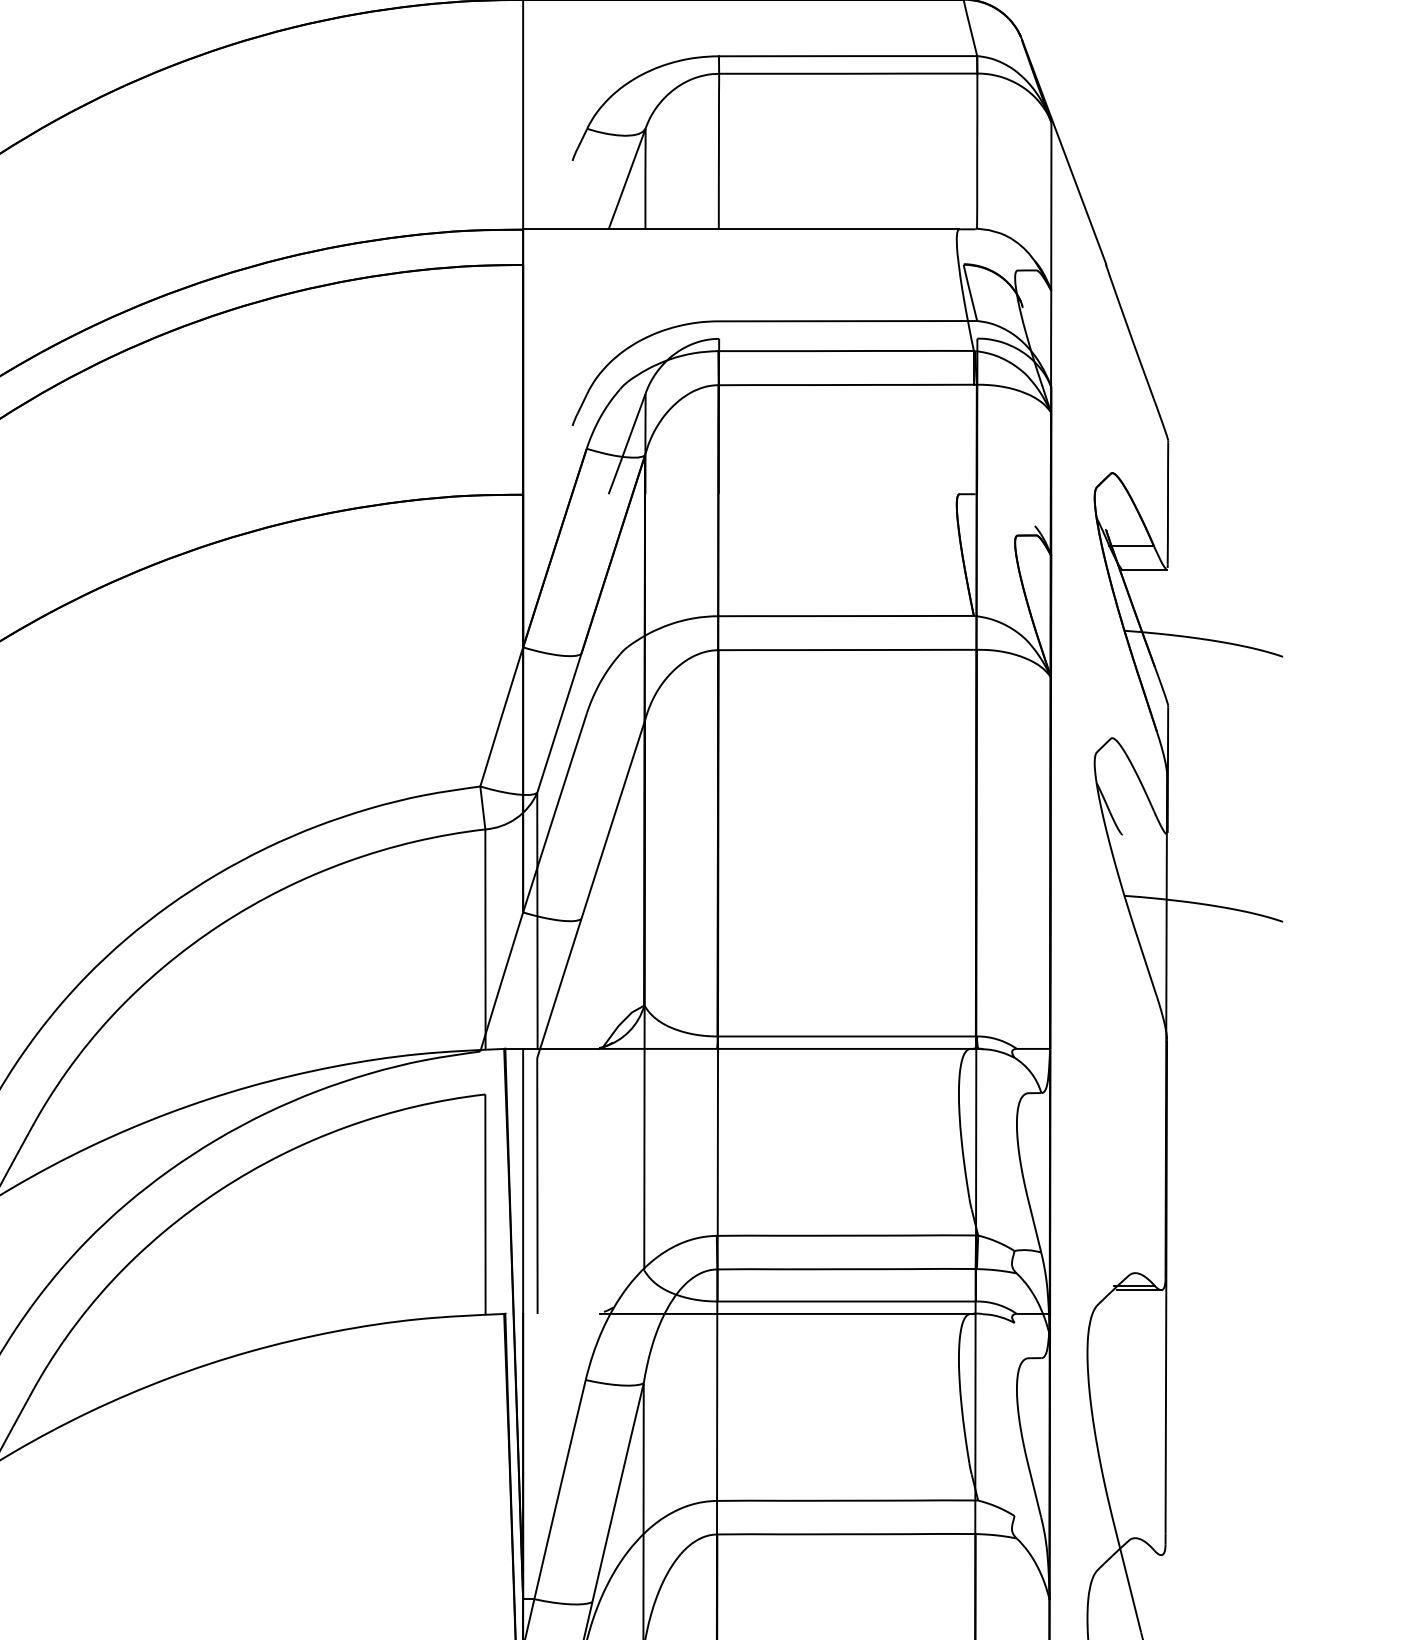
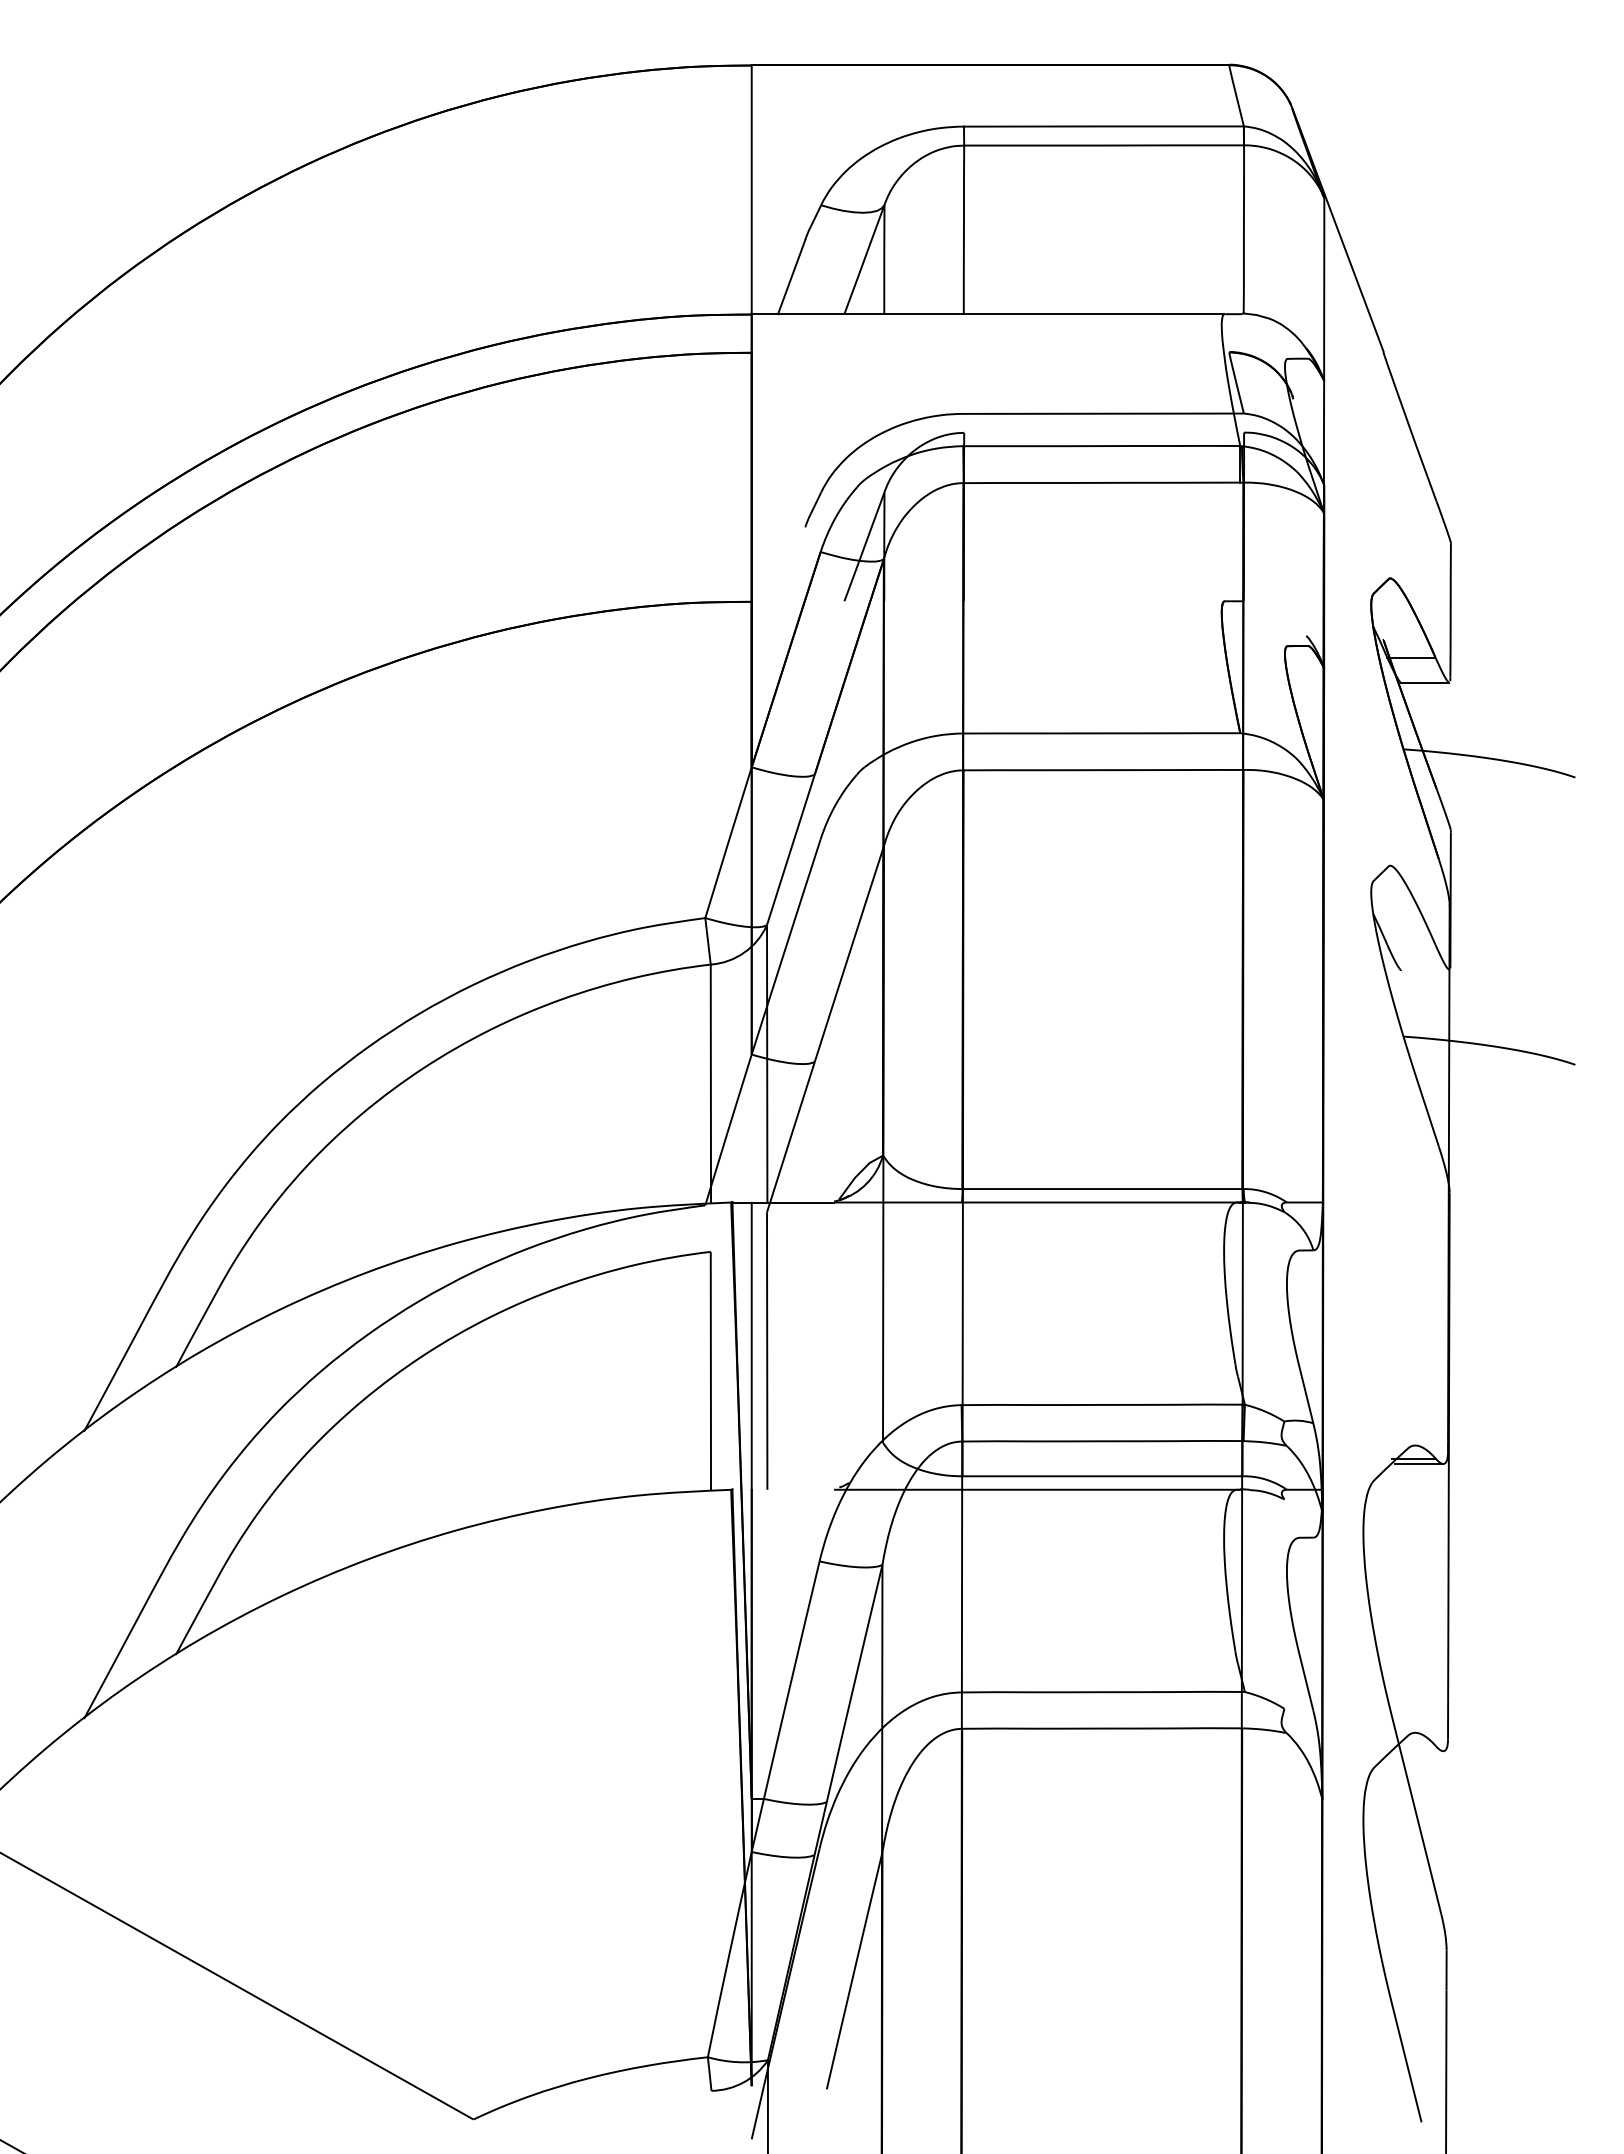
line: (559, 195) -> (791, 277), added

